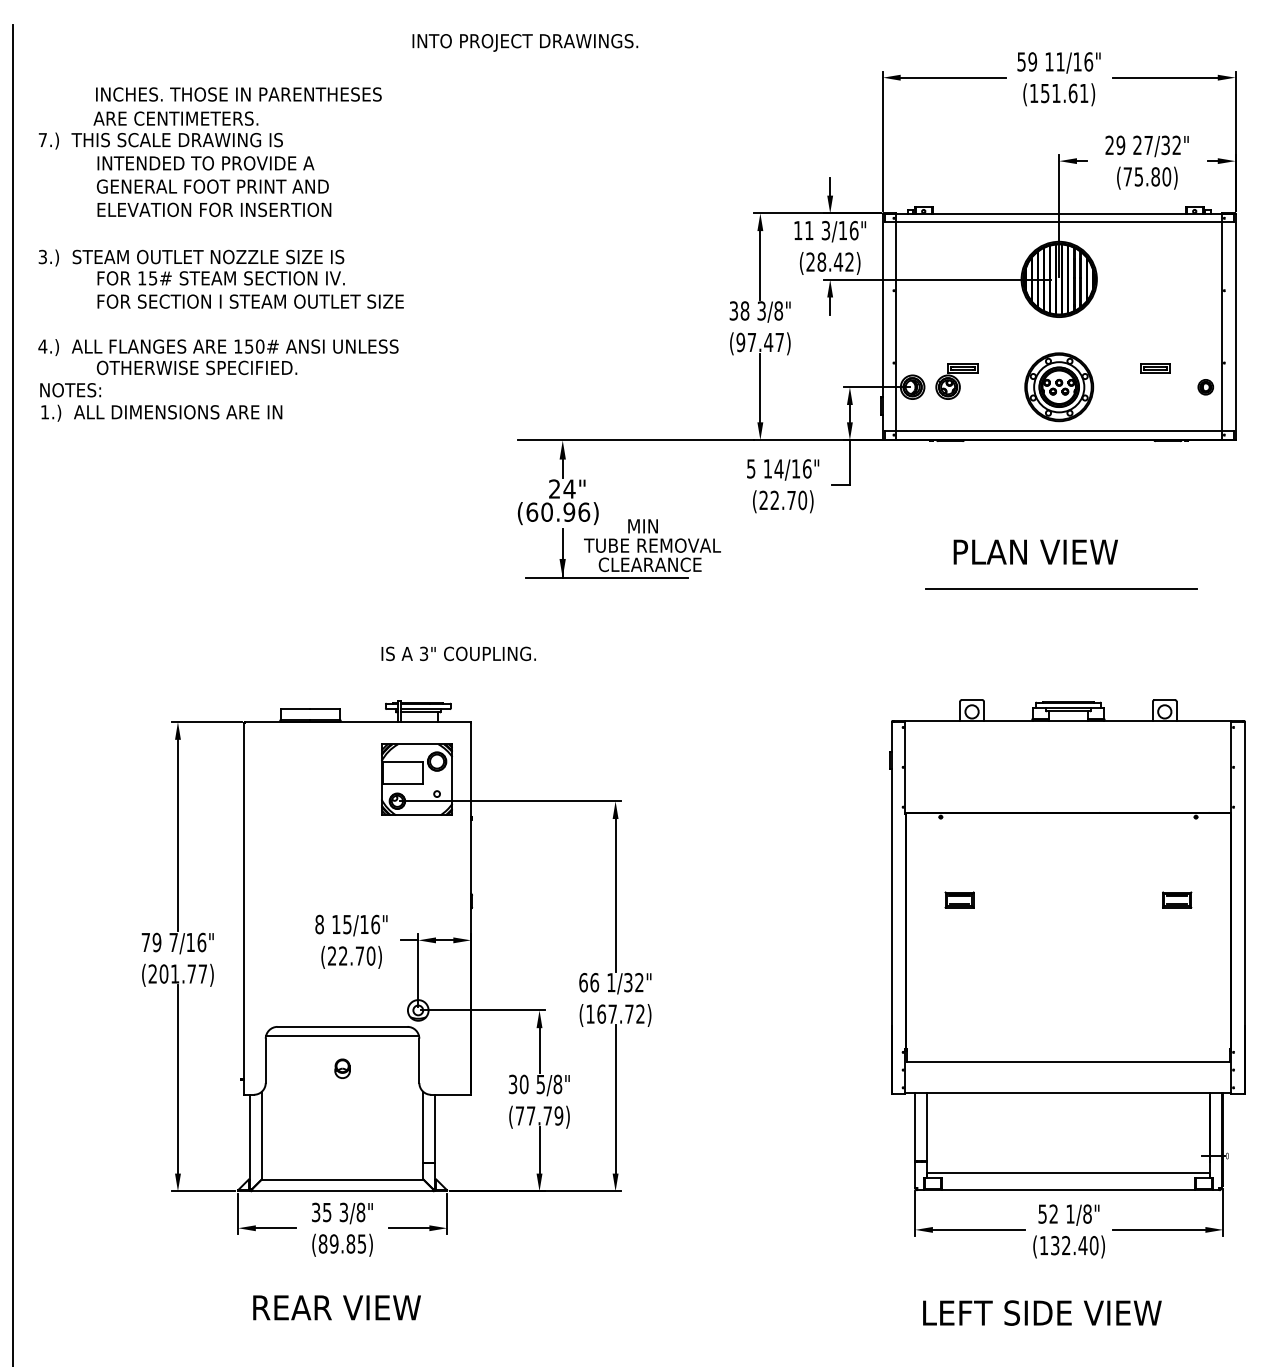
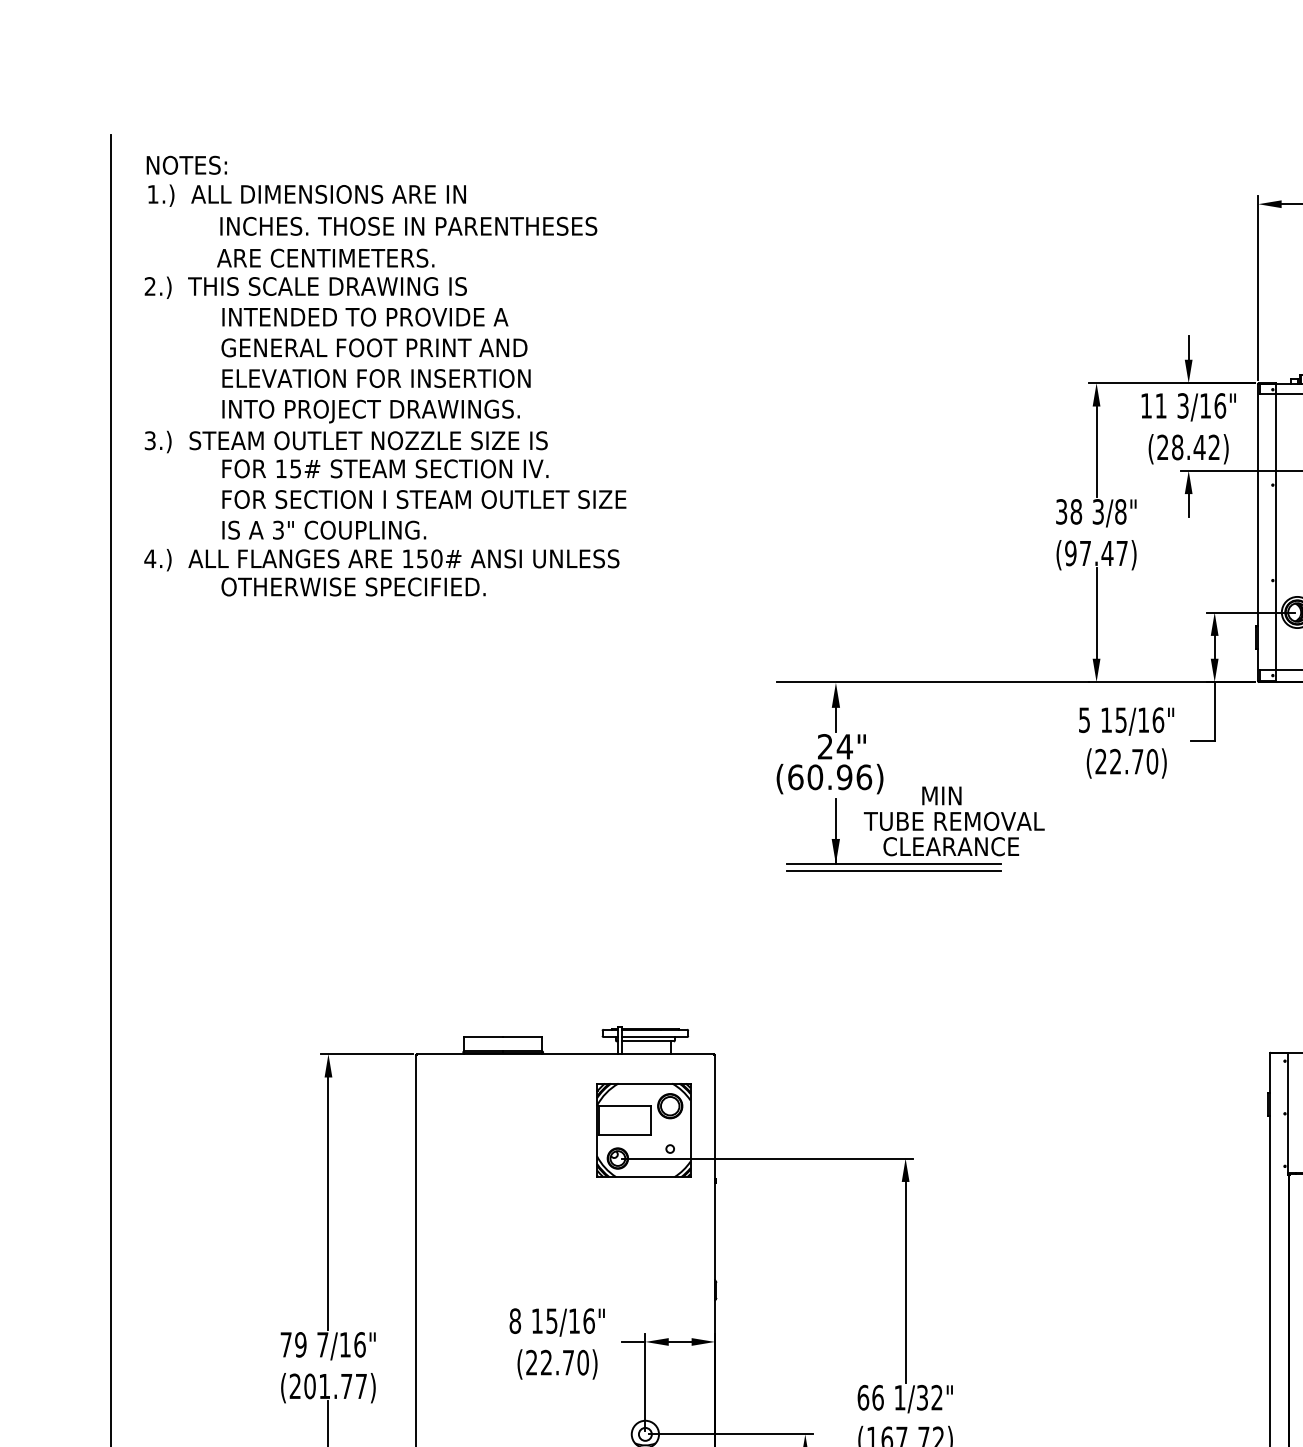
text: (525, 42) -> (371, 411), moved
text: (42, 139) -> (149, 285), 7.) -> 2.)
text: (161, 402) -> (306, 181), moved
text: (778, 468) -> (1120, 719), 14/16" -> 15/16"
line: (606, 583) -> (893, 871), added
text: (458, 653) -> (323, 529), moved

